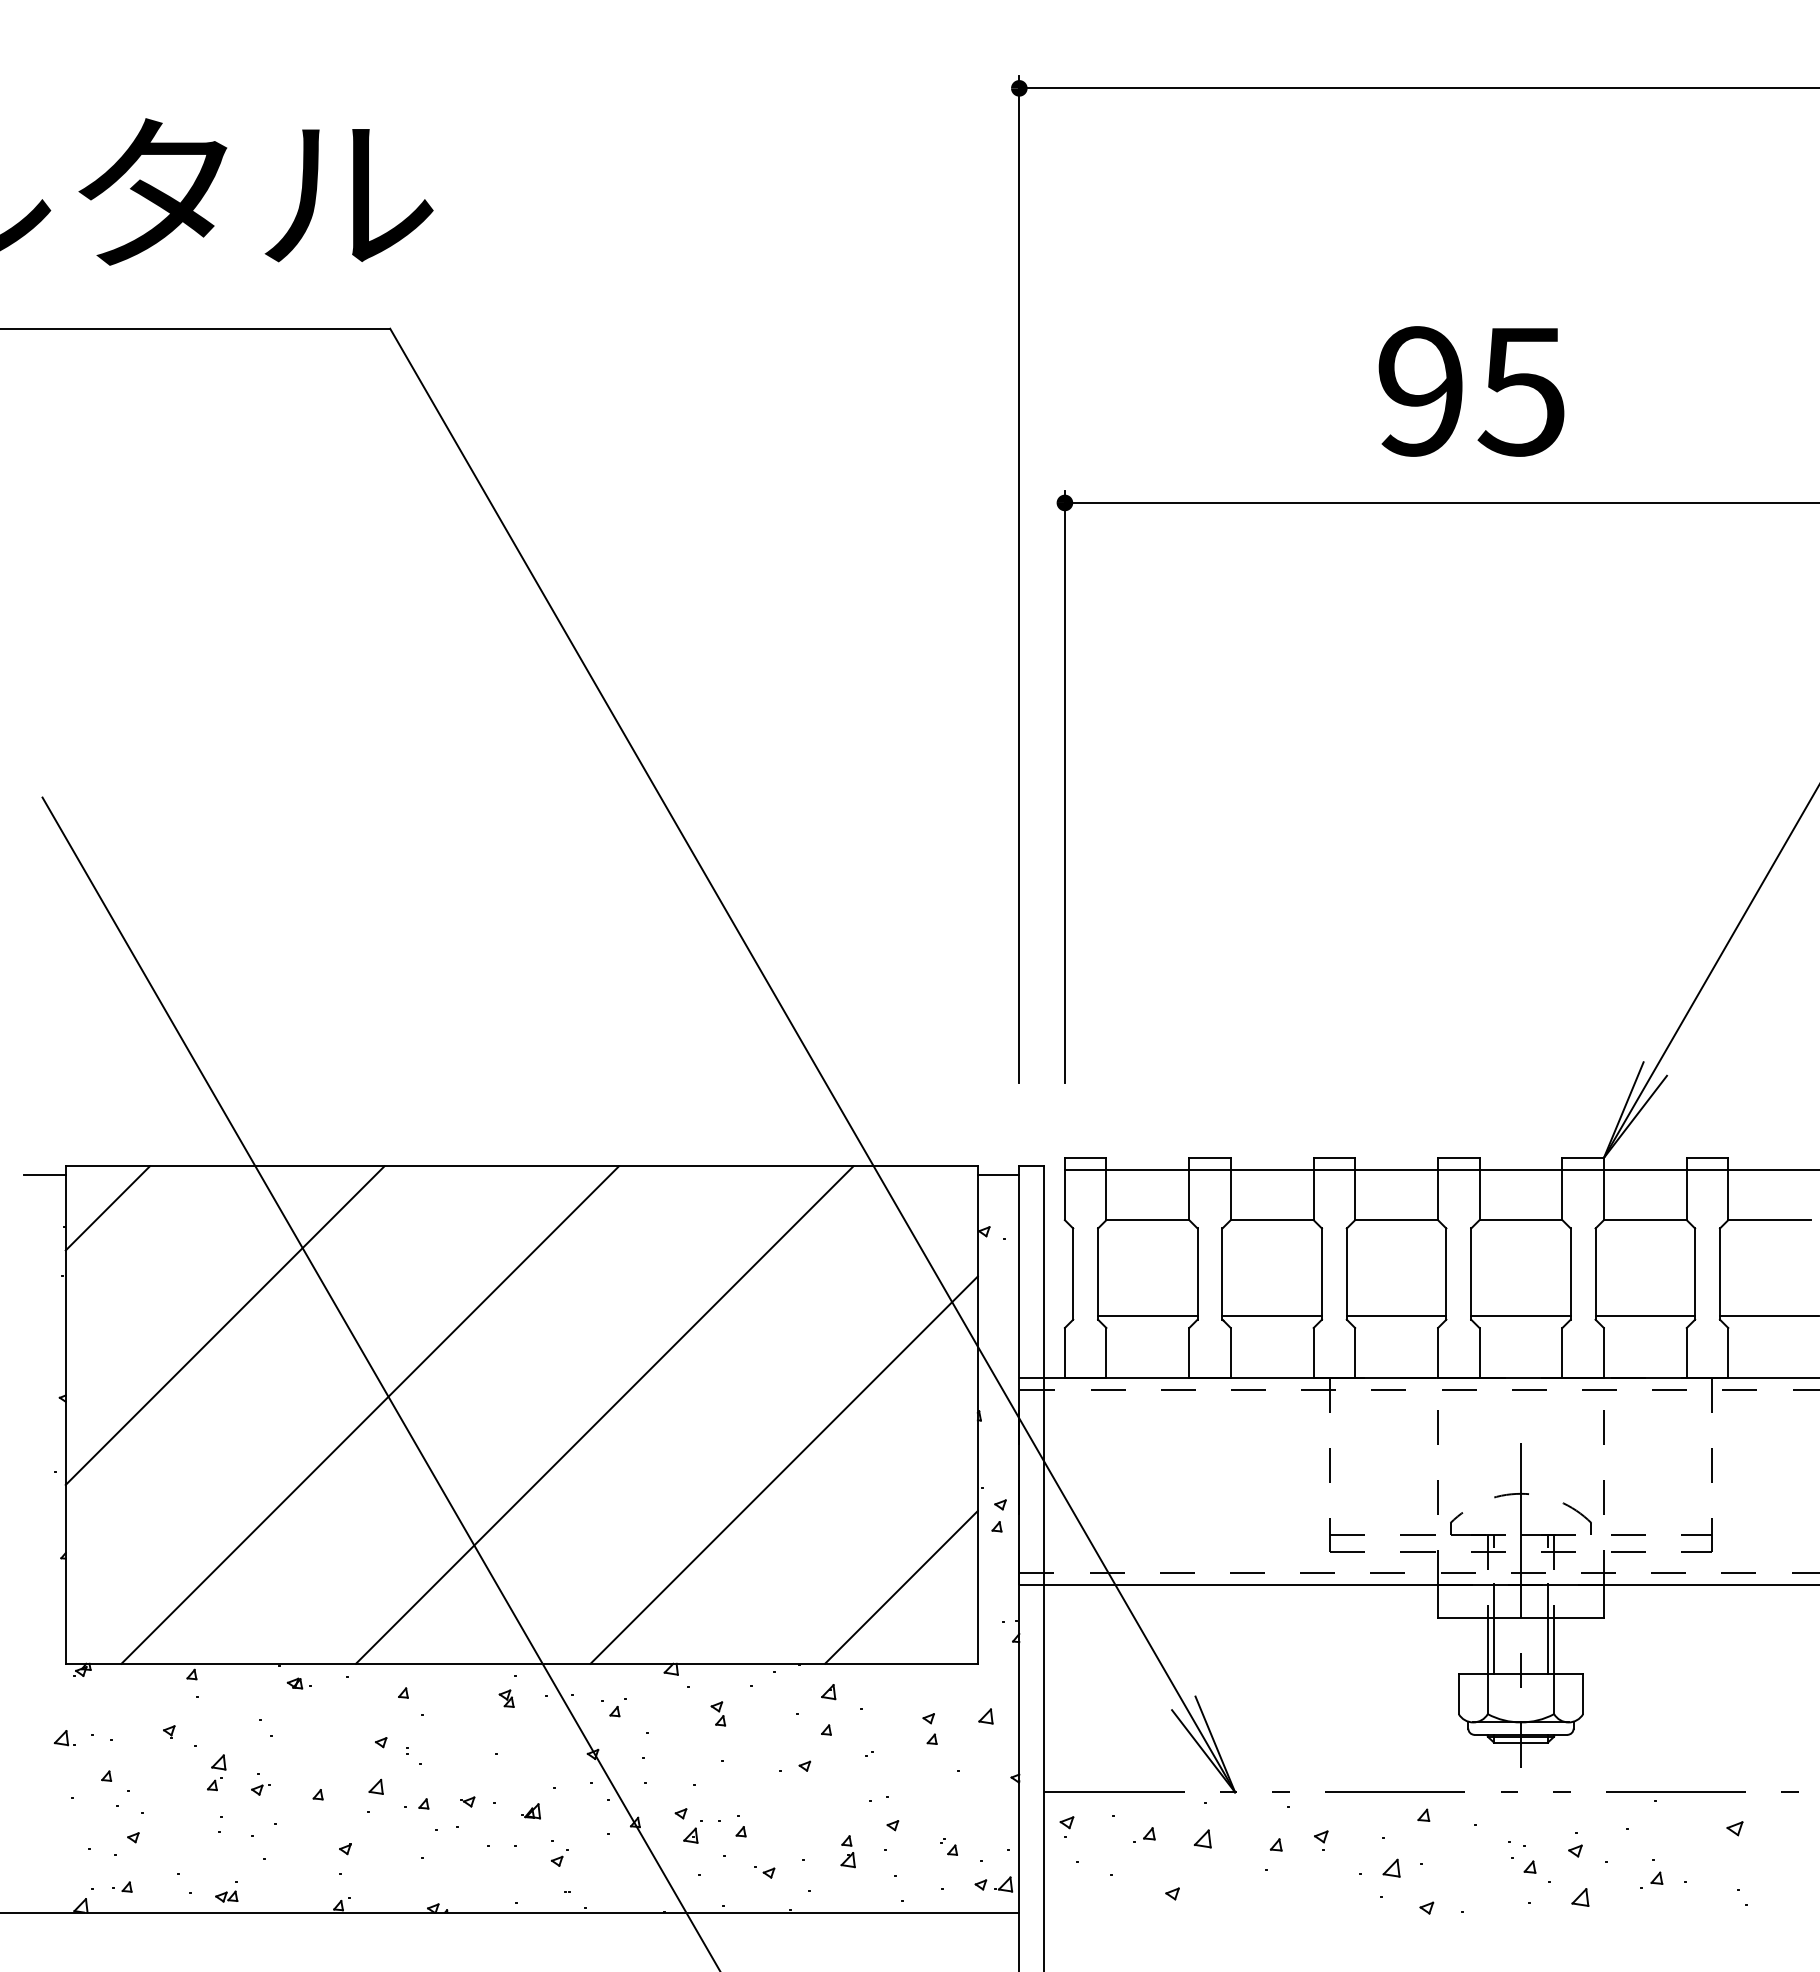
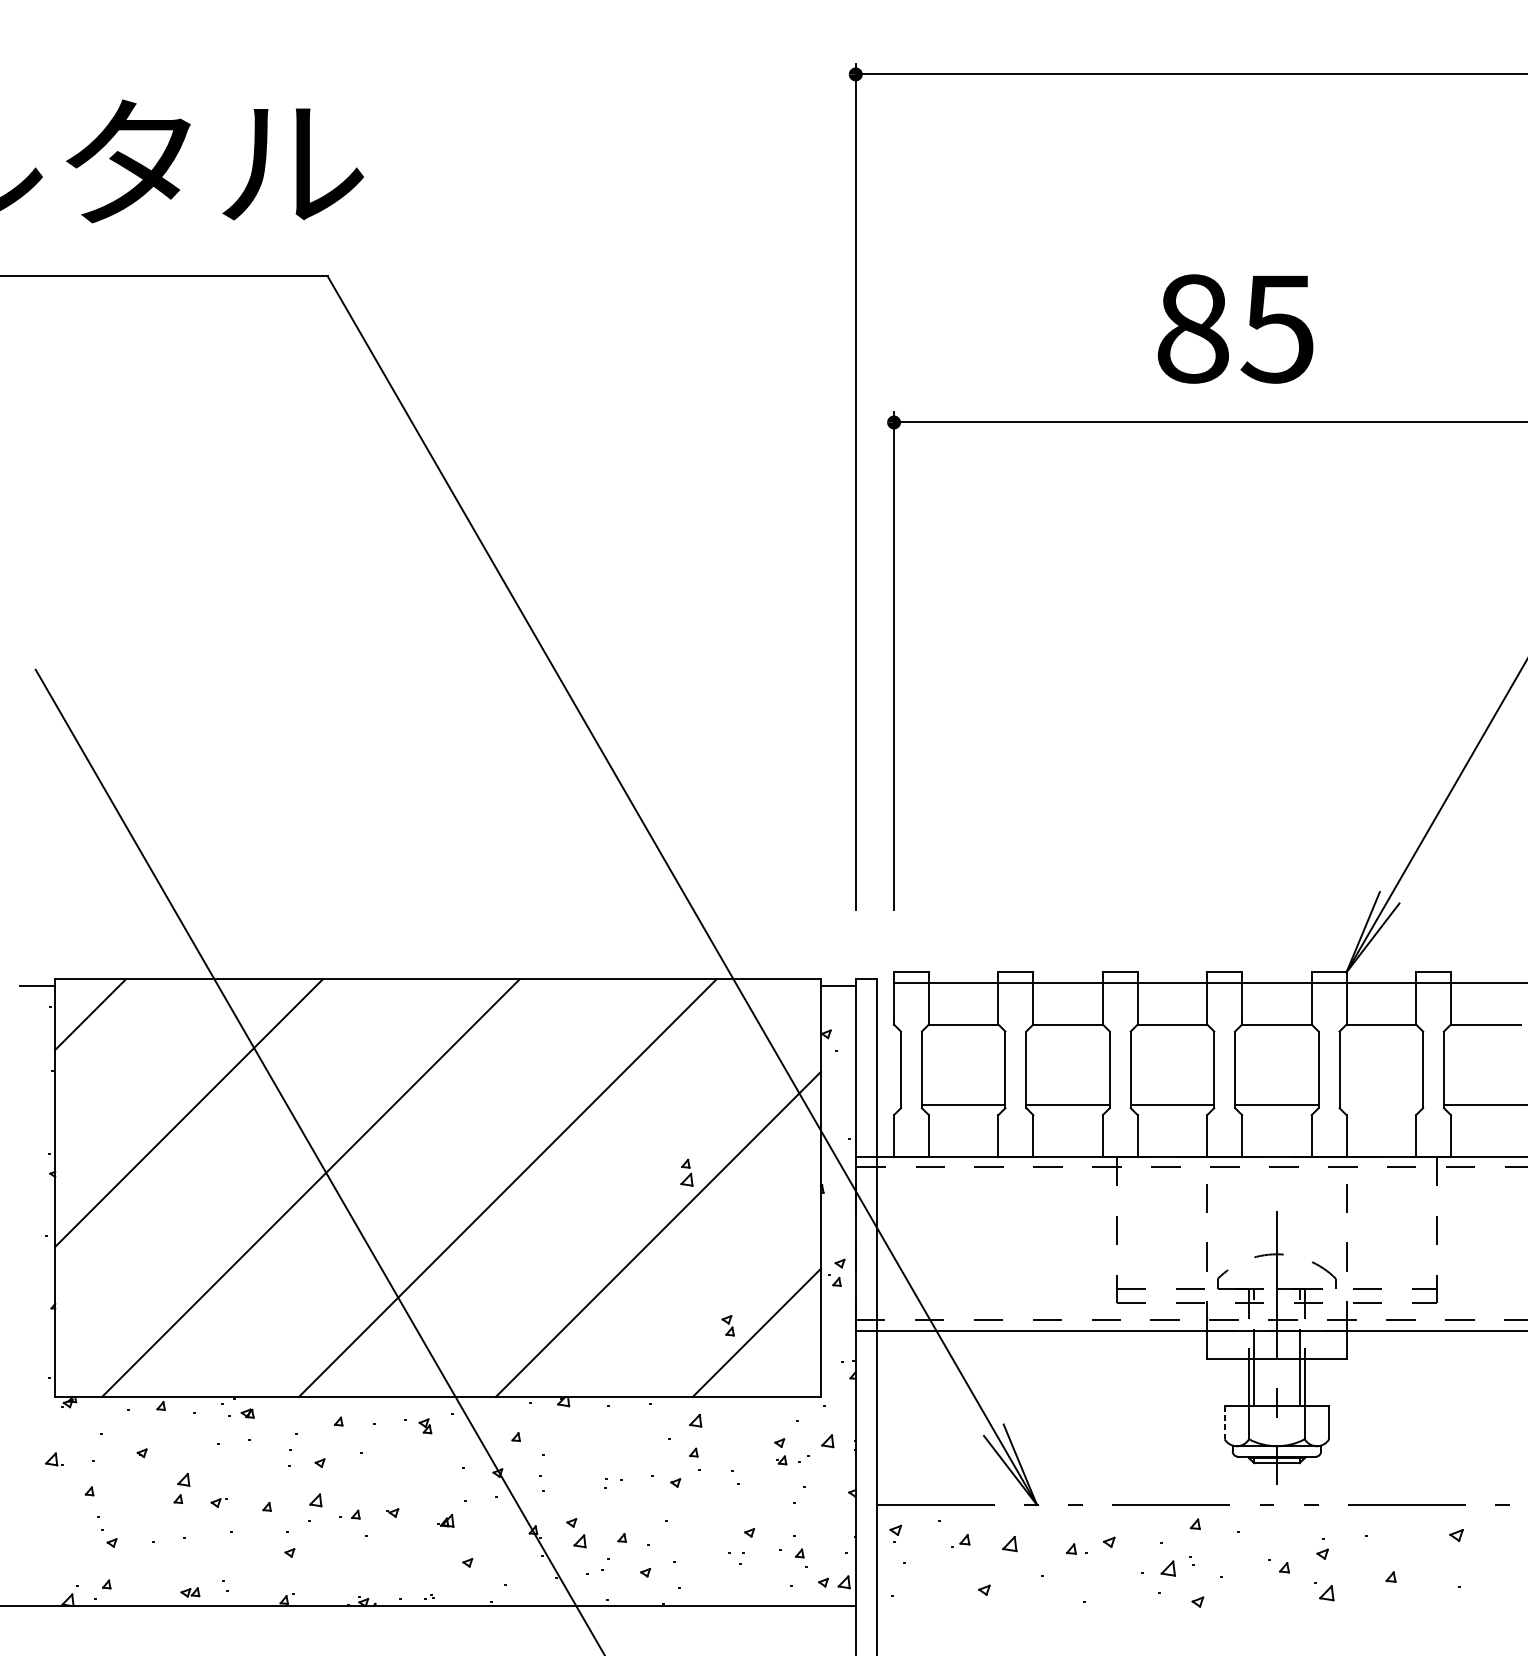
text: (1420, 391) -> (1192, 328), 95 -> 85
line: (1645, 1315) -> (1381, 1104), removed
line: (1458, 1694) -> (1224, 1422), solid -> dashed
part: (718, 1713) -> (728, 1325), moved
part: (847, 1851) -> (686, 1172), moved

